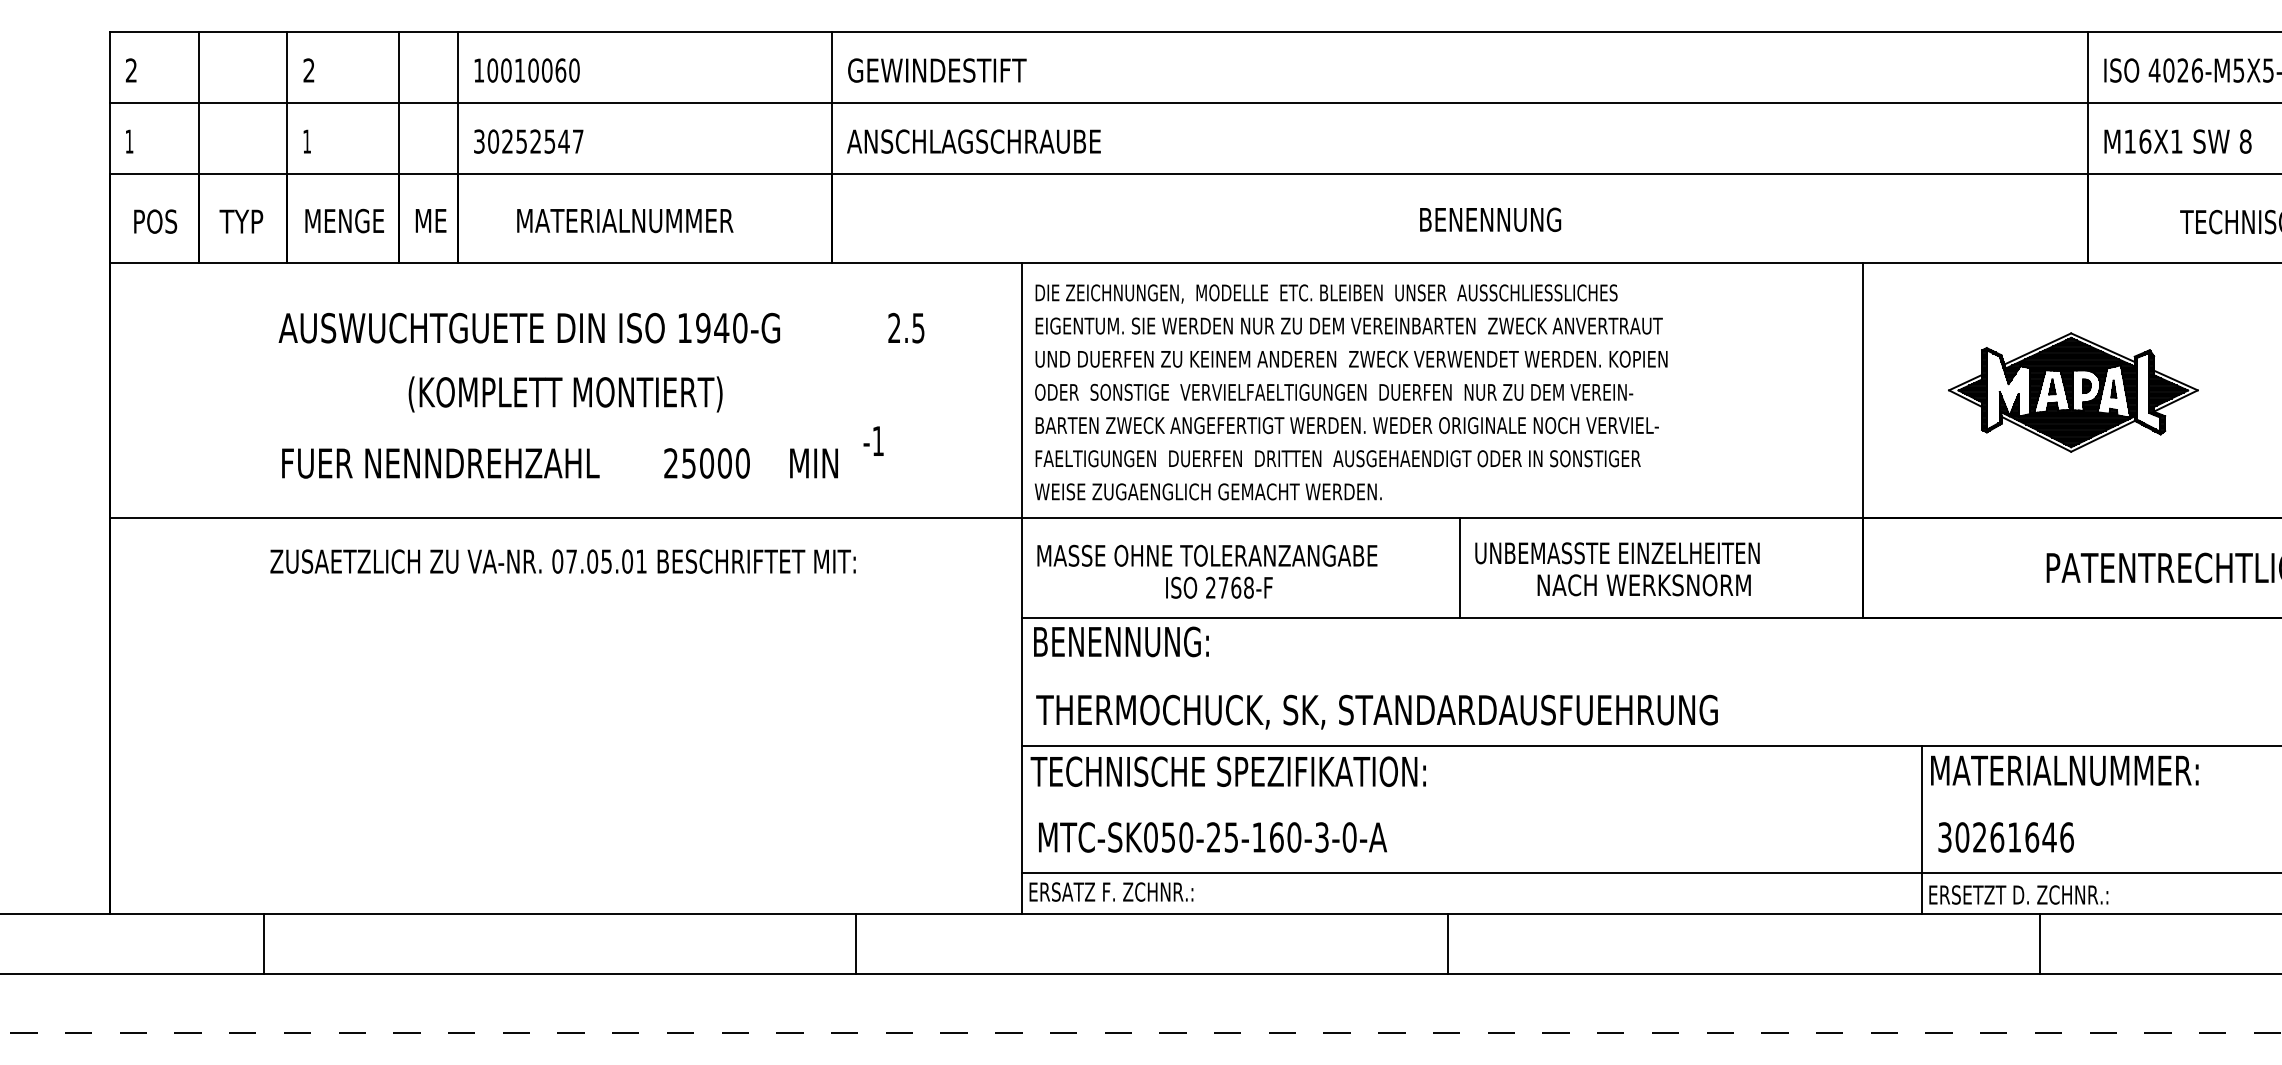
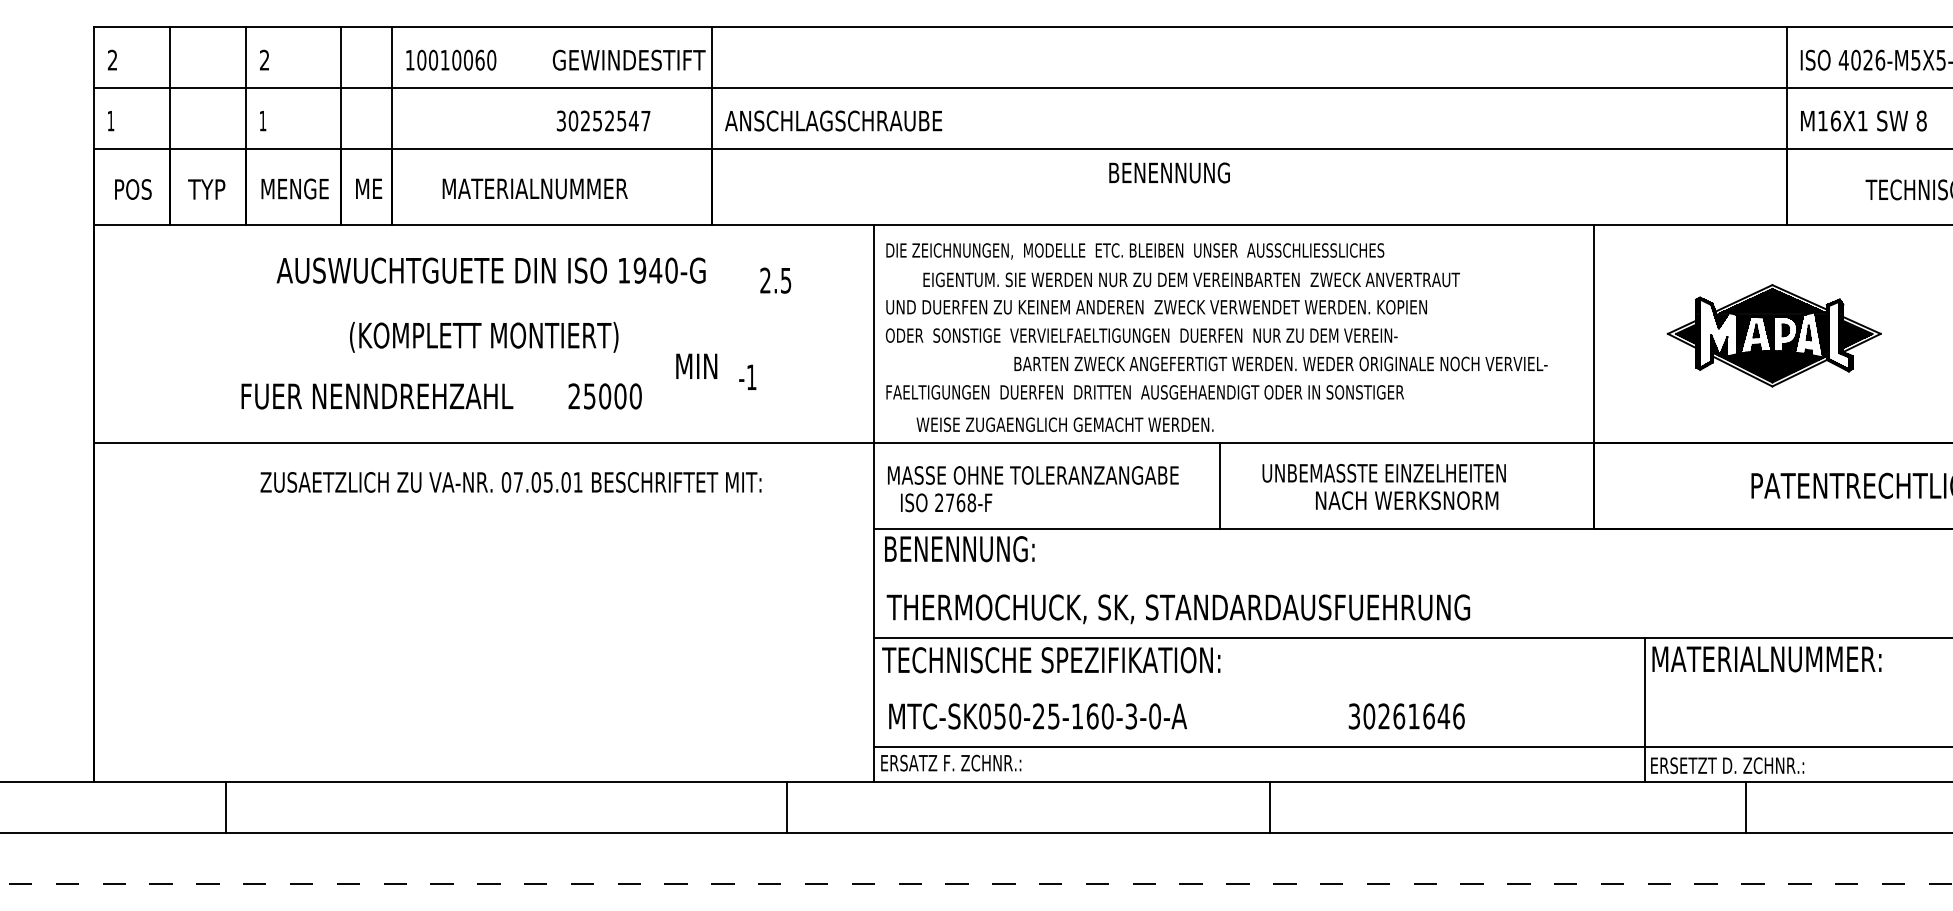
text: (936, 69) -> (628, 59), moved
text: (528, 140) -> (603, 120), moved
text: (1490, 219) -> (1169, 172), moved
text: (1349, 325) -> (1191, 279), moved
text: (528, 327) -> (490, 270), moved
text: (1346, 424) -> (1280, 363), moved
text: (813, 462) -> (696, 365), moved
text: (1207, 491) -> (1064, 424), moved
text: (562, 561) -> (510, 482), moved
line: (1460, 567) -> (1220, 485), moved
text: (1219, 587) -> (946, 502), moved
text: (2005, 837) -> (1406, 716), moved
line: (855, 943) -> (786, 807), moved
line: (1448, 943) -> (1270, 807), moved

